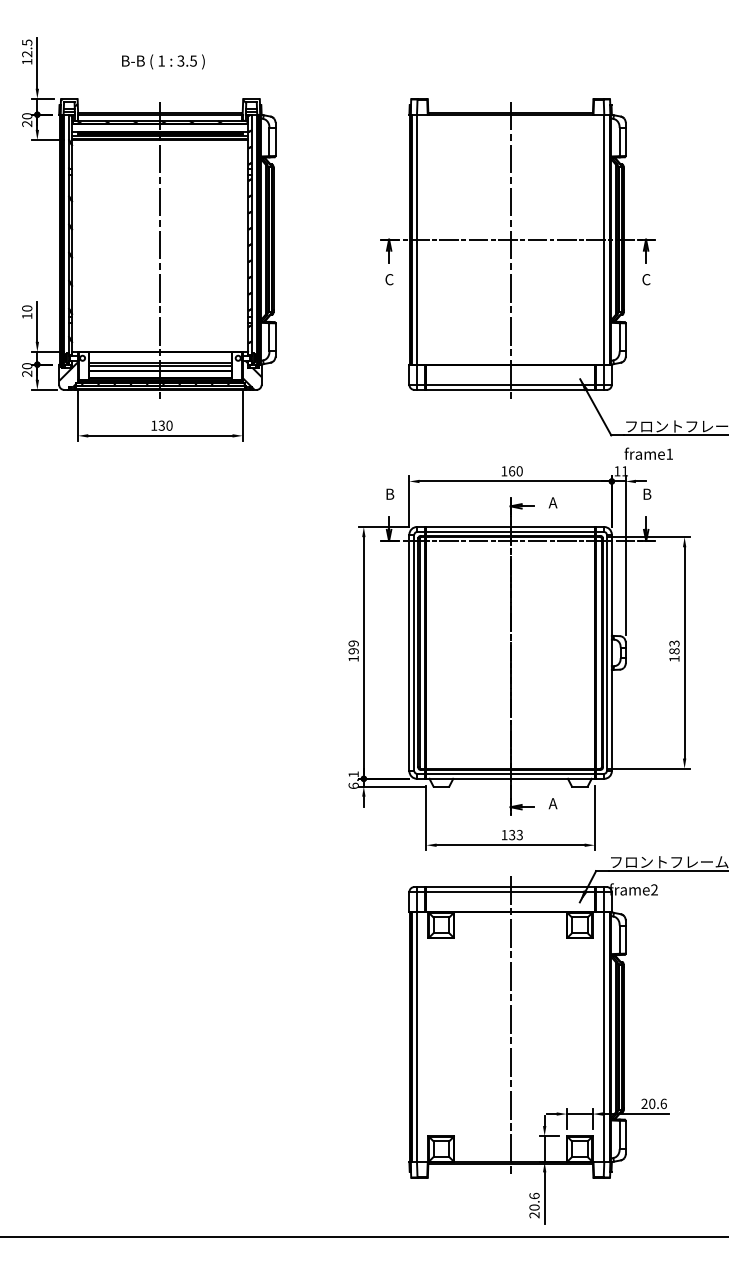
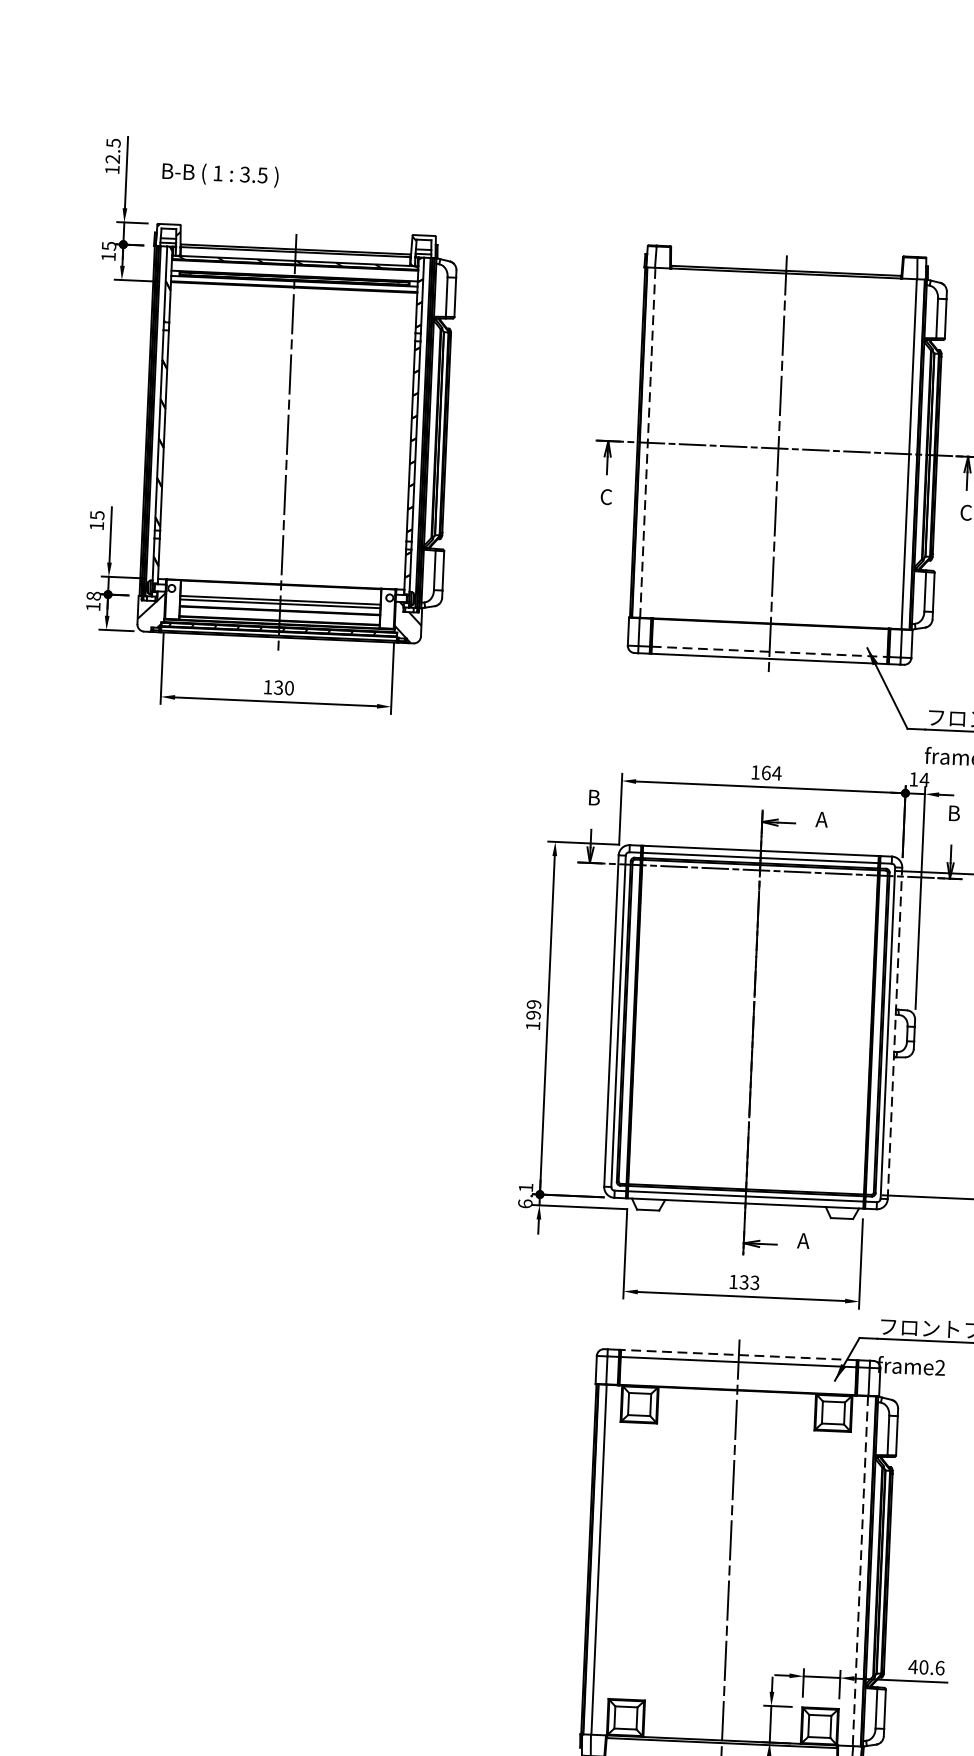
text: (163, 61) -> (220, 174), moved
text: (27, 119) -> (109, 250), 20 -> 15
line: (417, 239) -> (648, 442), solid -> dashed
text: (27, 308) -> (97, 515), 10 -> 15
text: (27, 369) -> (93, 600), 20 -> 18
line: (511, 384) -> (770, 651), solid -> dashed
text: (519, 471) -> (776, 773), 160 -> 164
text: (624, 471) -> (923, 780), 11 -> 14
line: (611, 652) -> (894, 1032), solid -> dashed
line: (510, 887) -> (738, 1355), solid -> dashed
line: (603, 1037) -> (859, 1571), solid -> dashed
text: (644, 1103) -> (913, 1666), 20.6 -> 40.6

